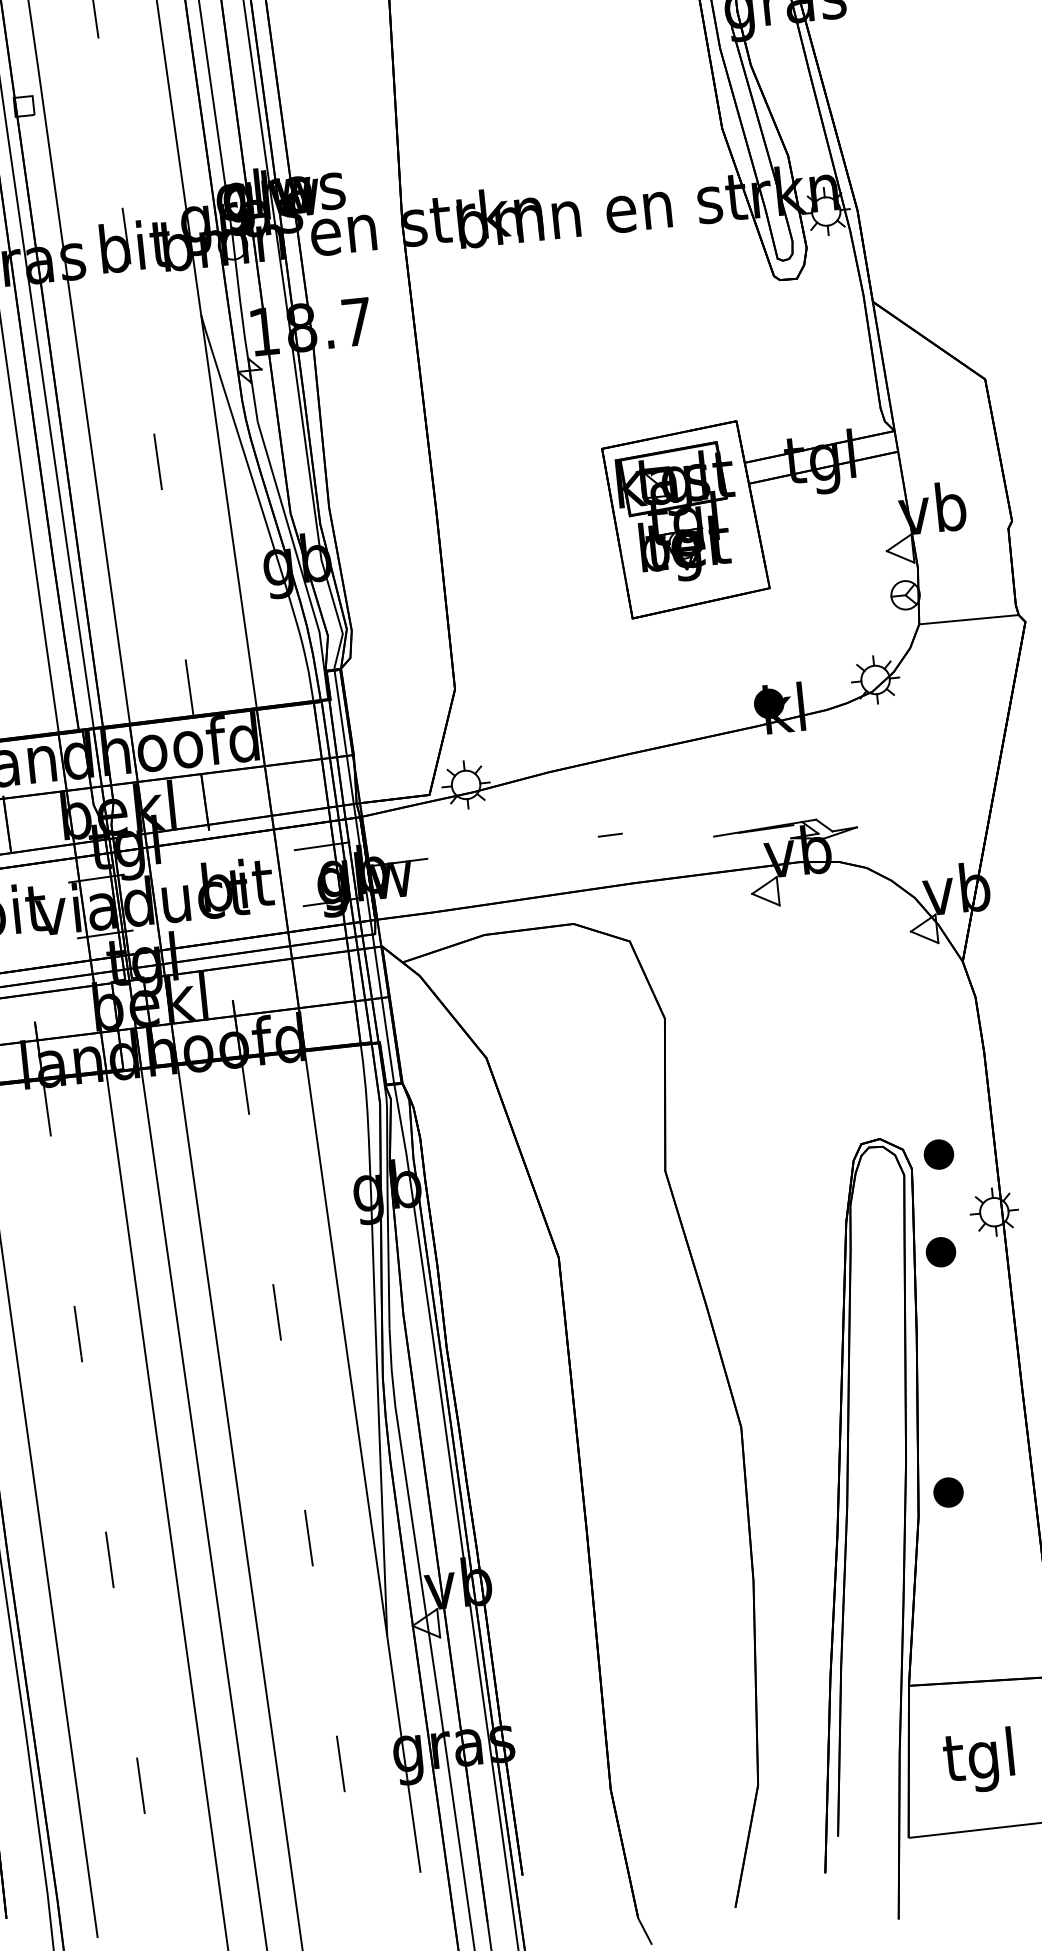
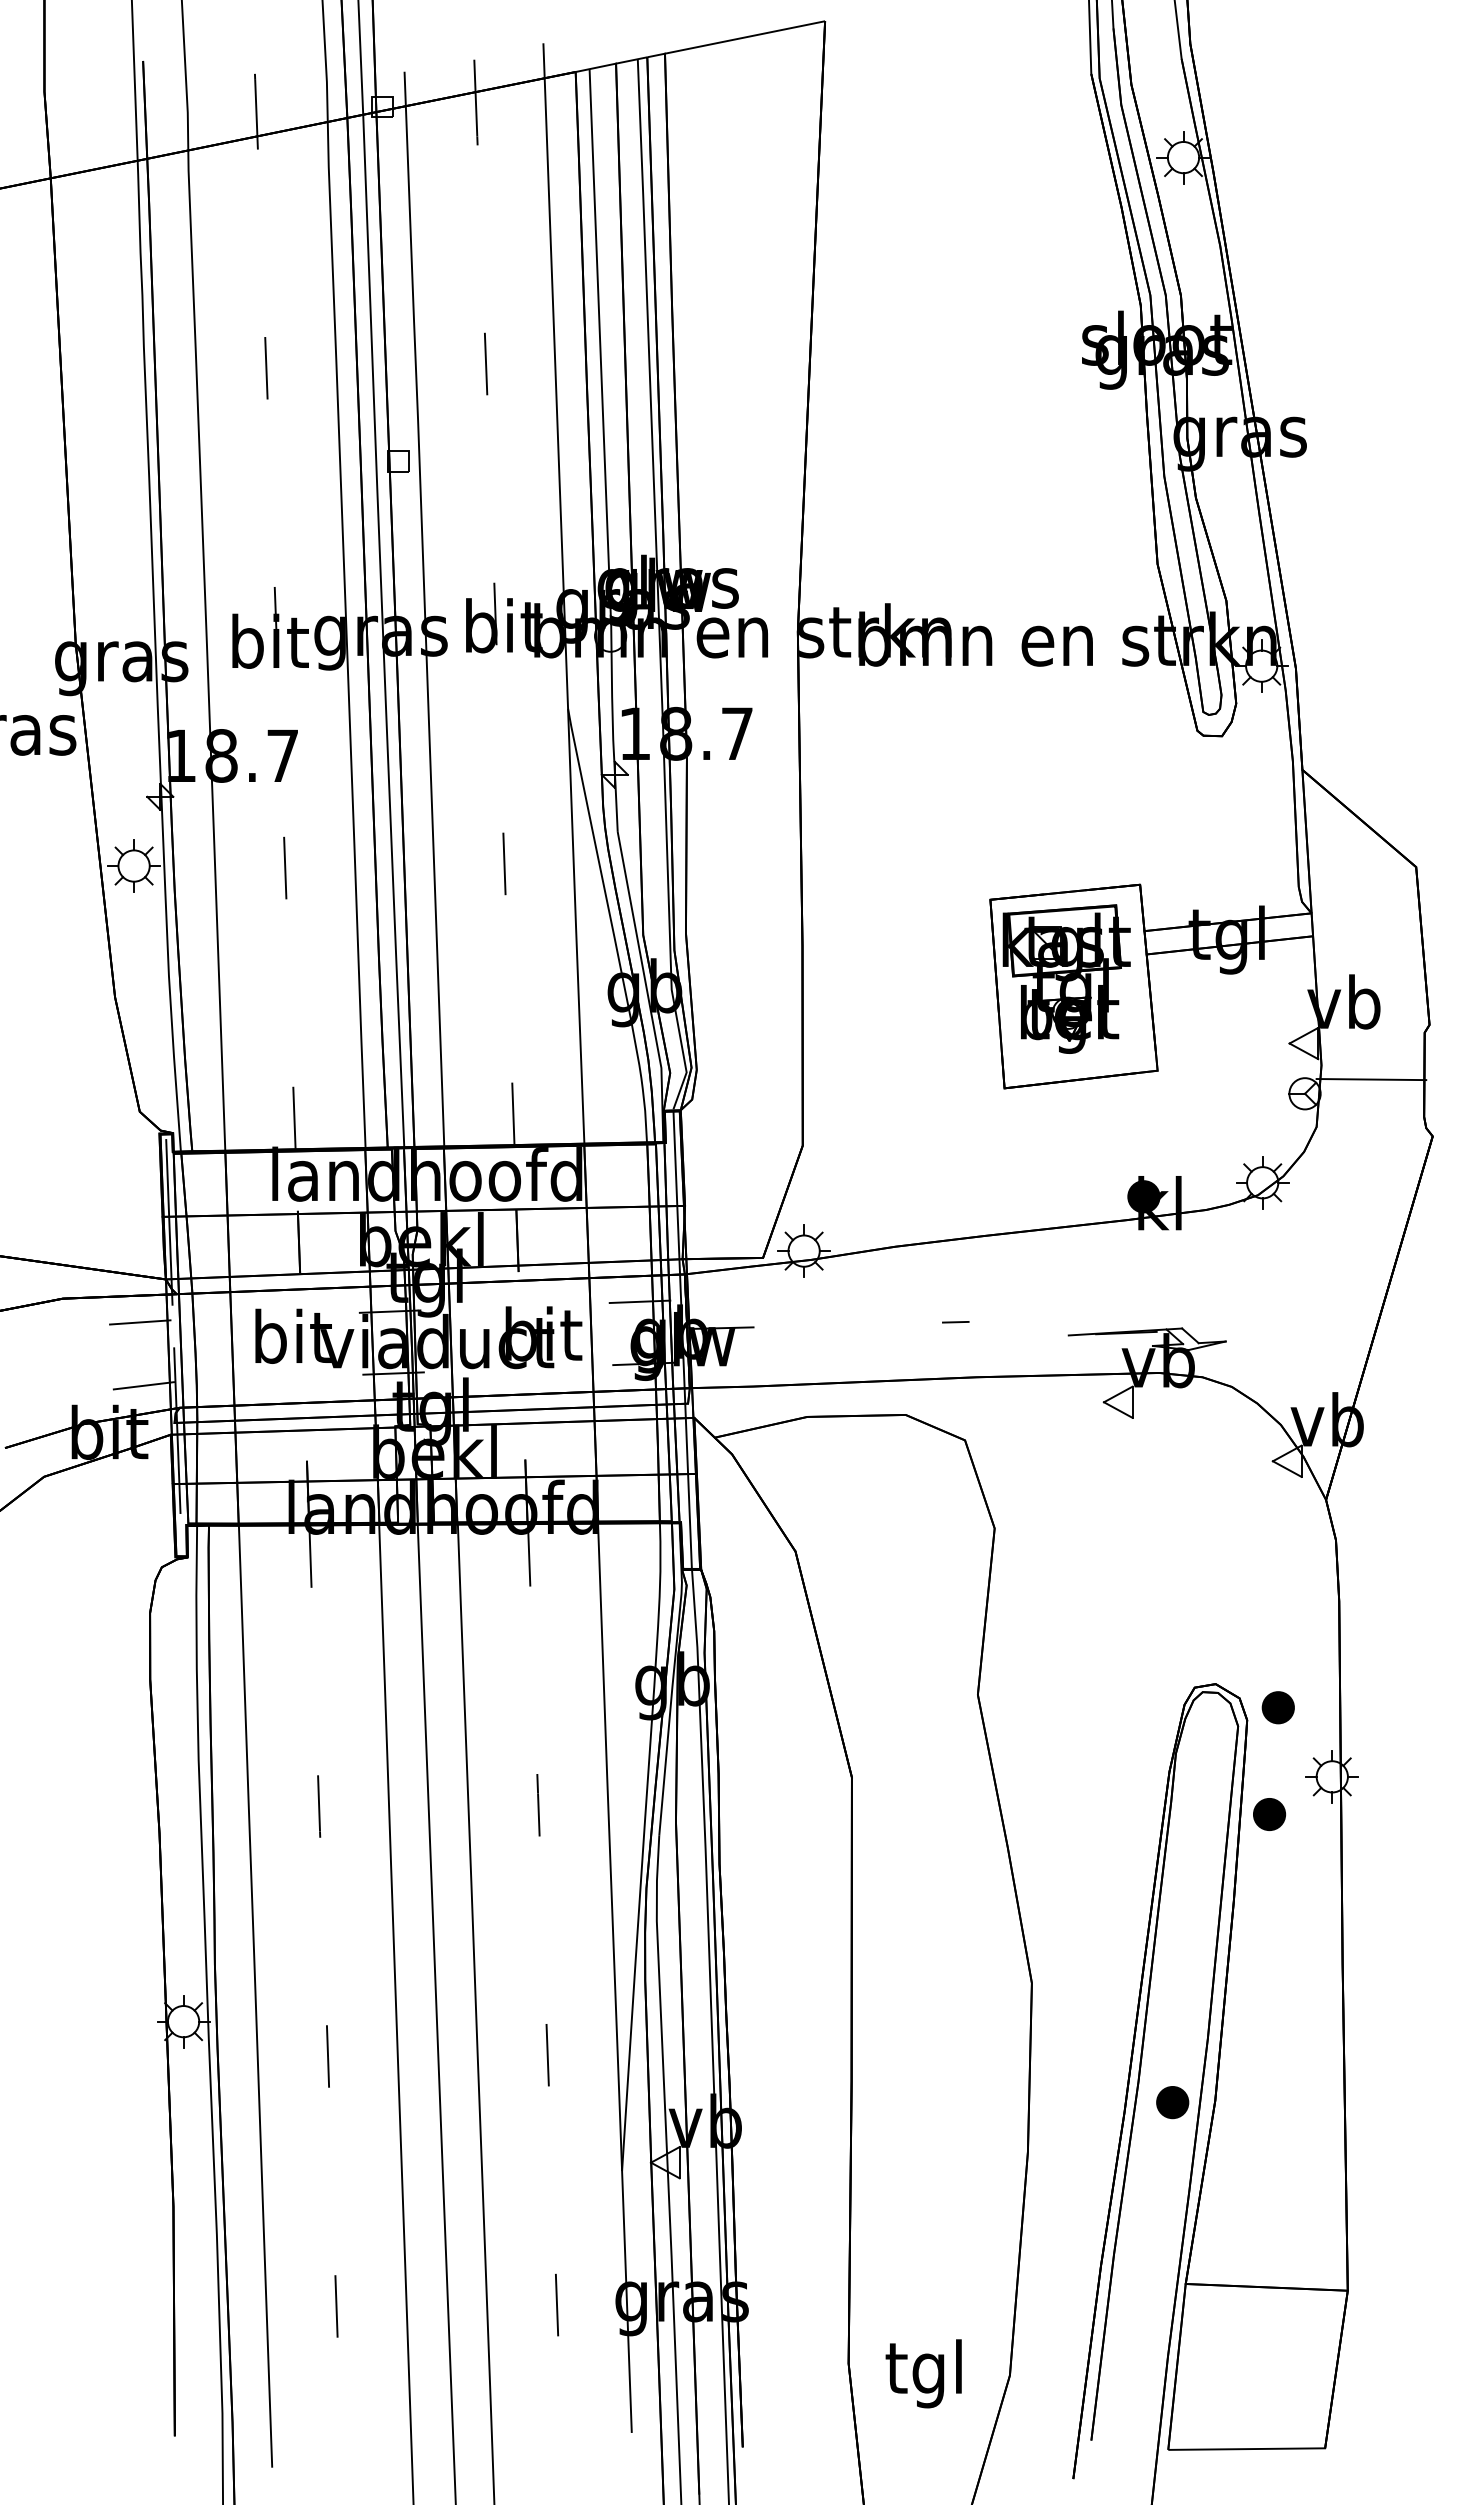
line: (969, 619) -> (1371, 1079), moved
part: (948, 1492) -> (1172, 2102), moved
text: (978, 1760) -> (923, 2373), moved

